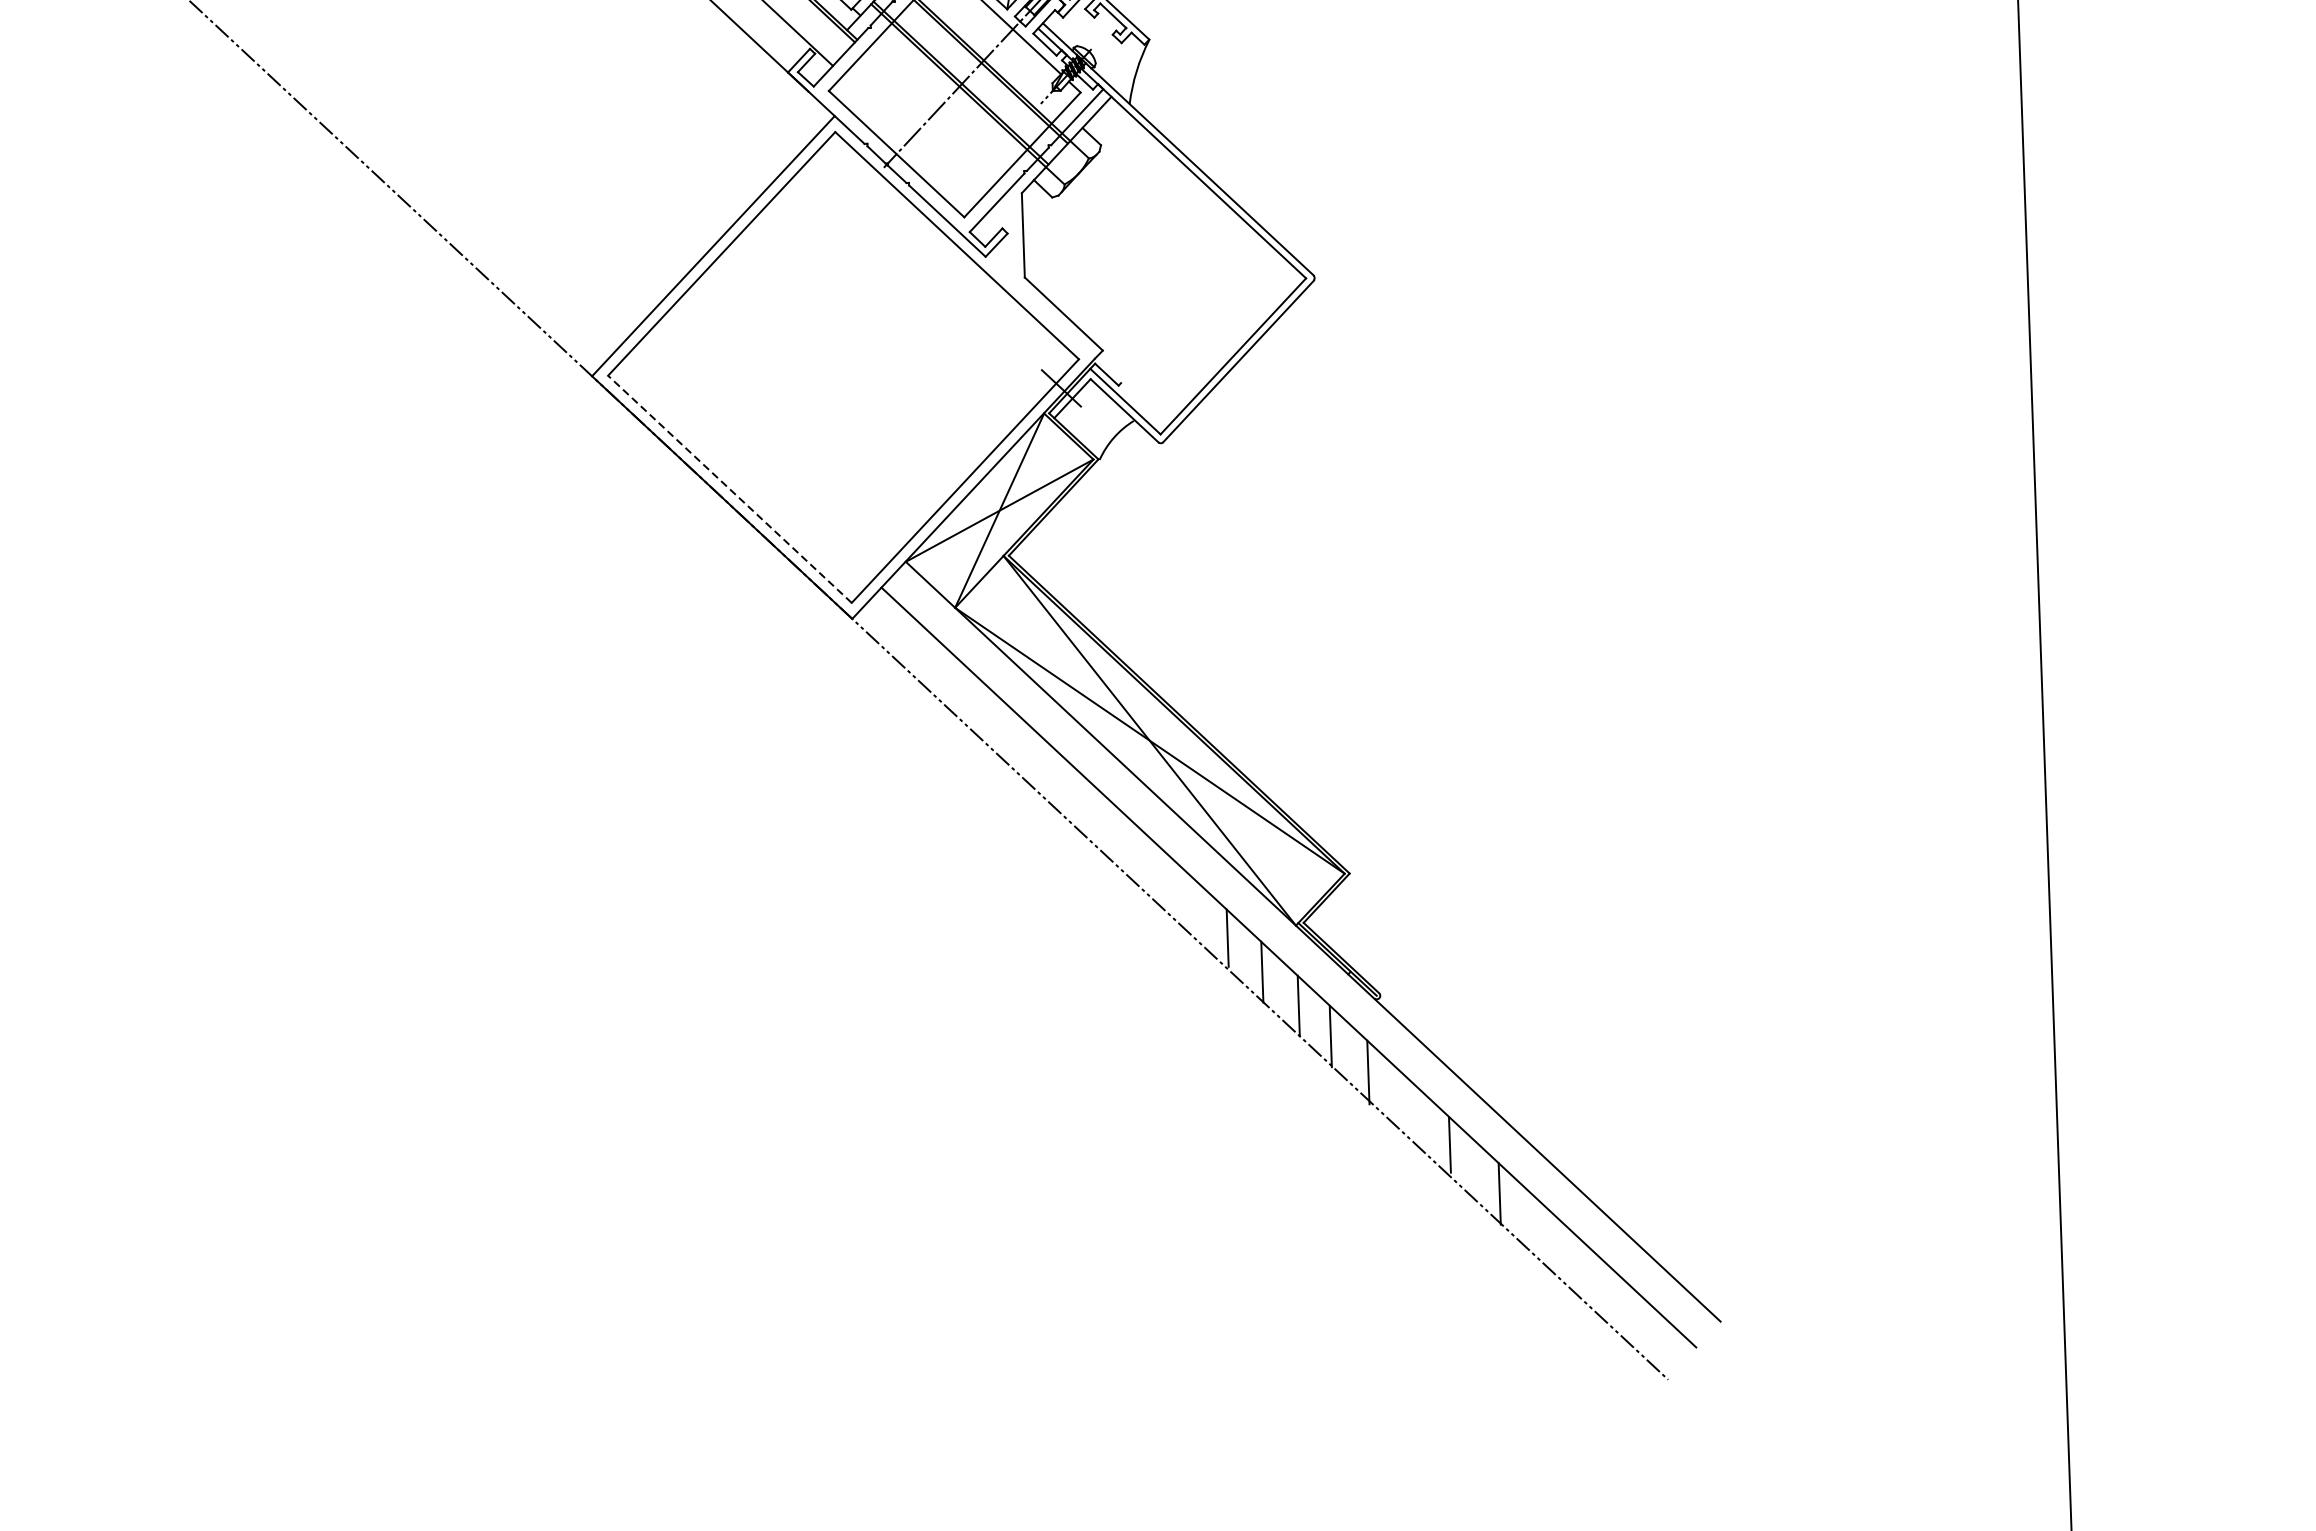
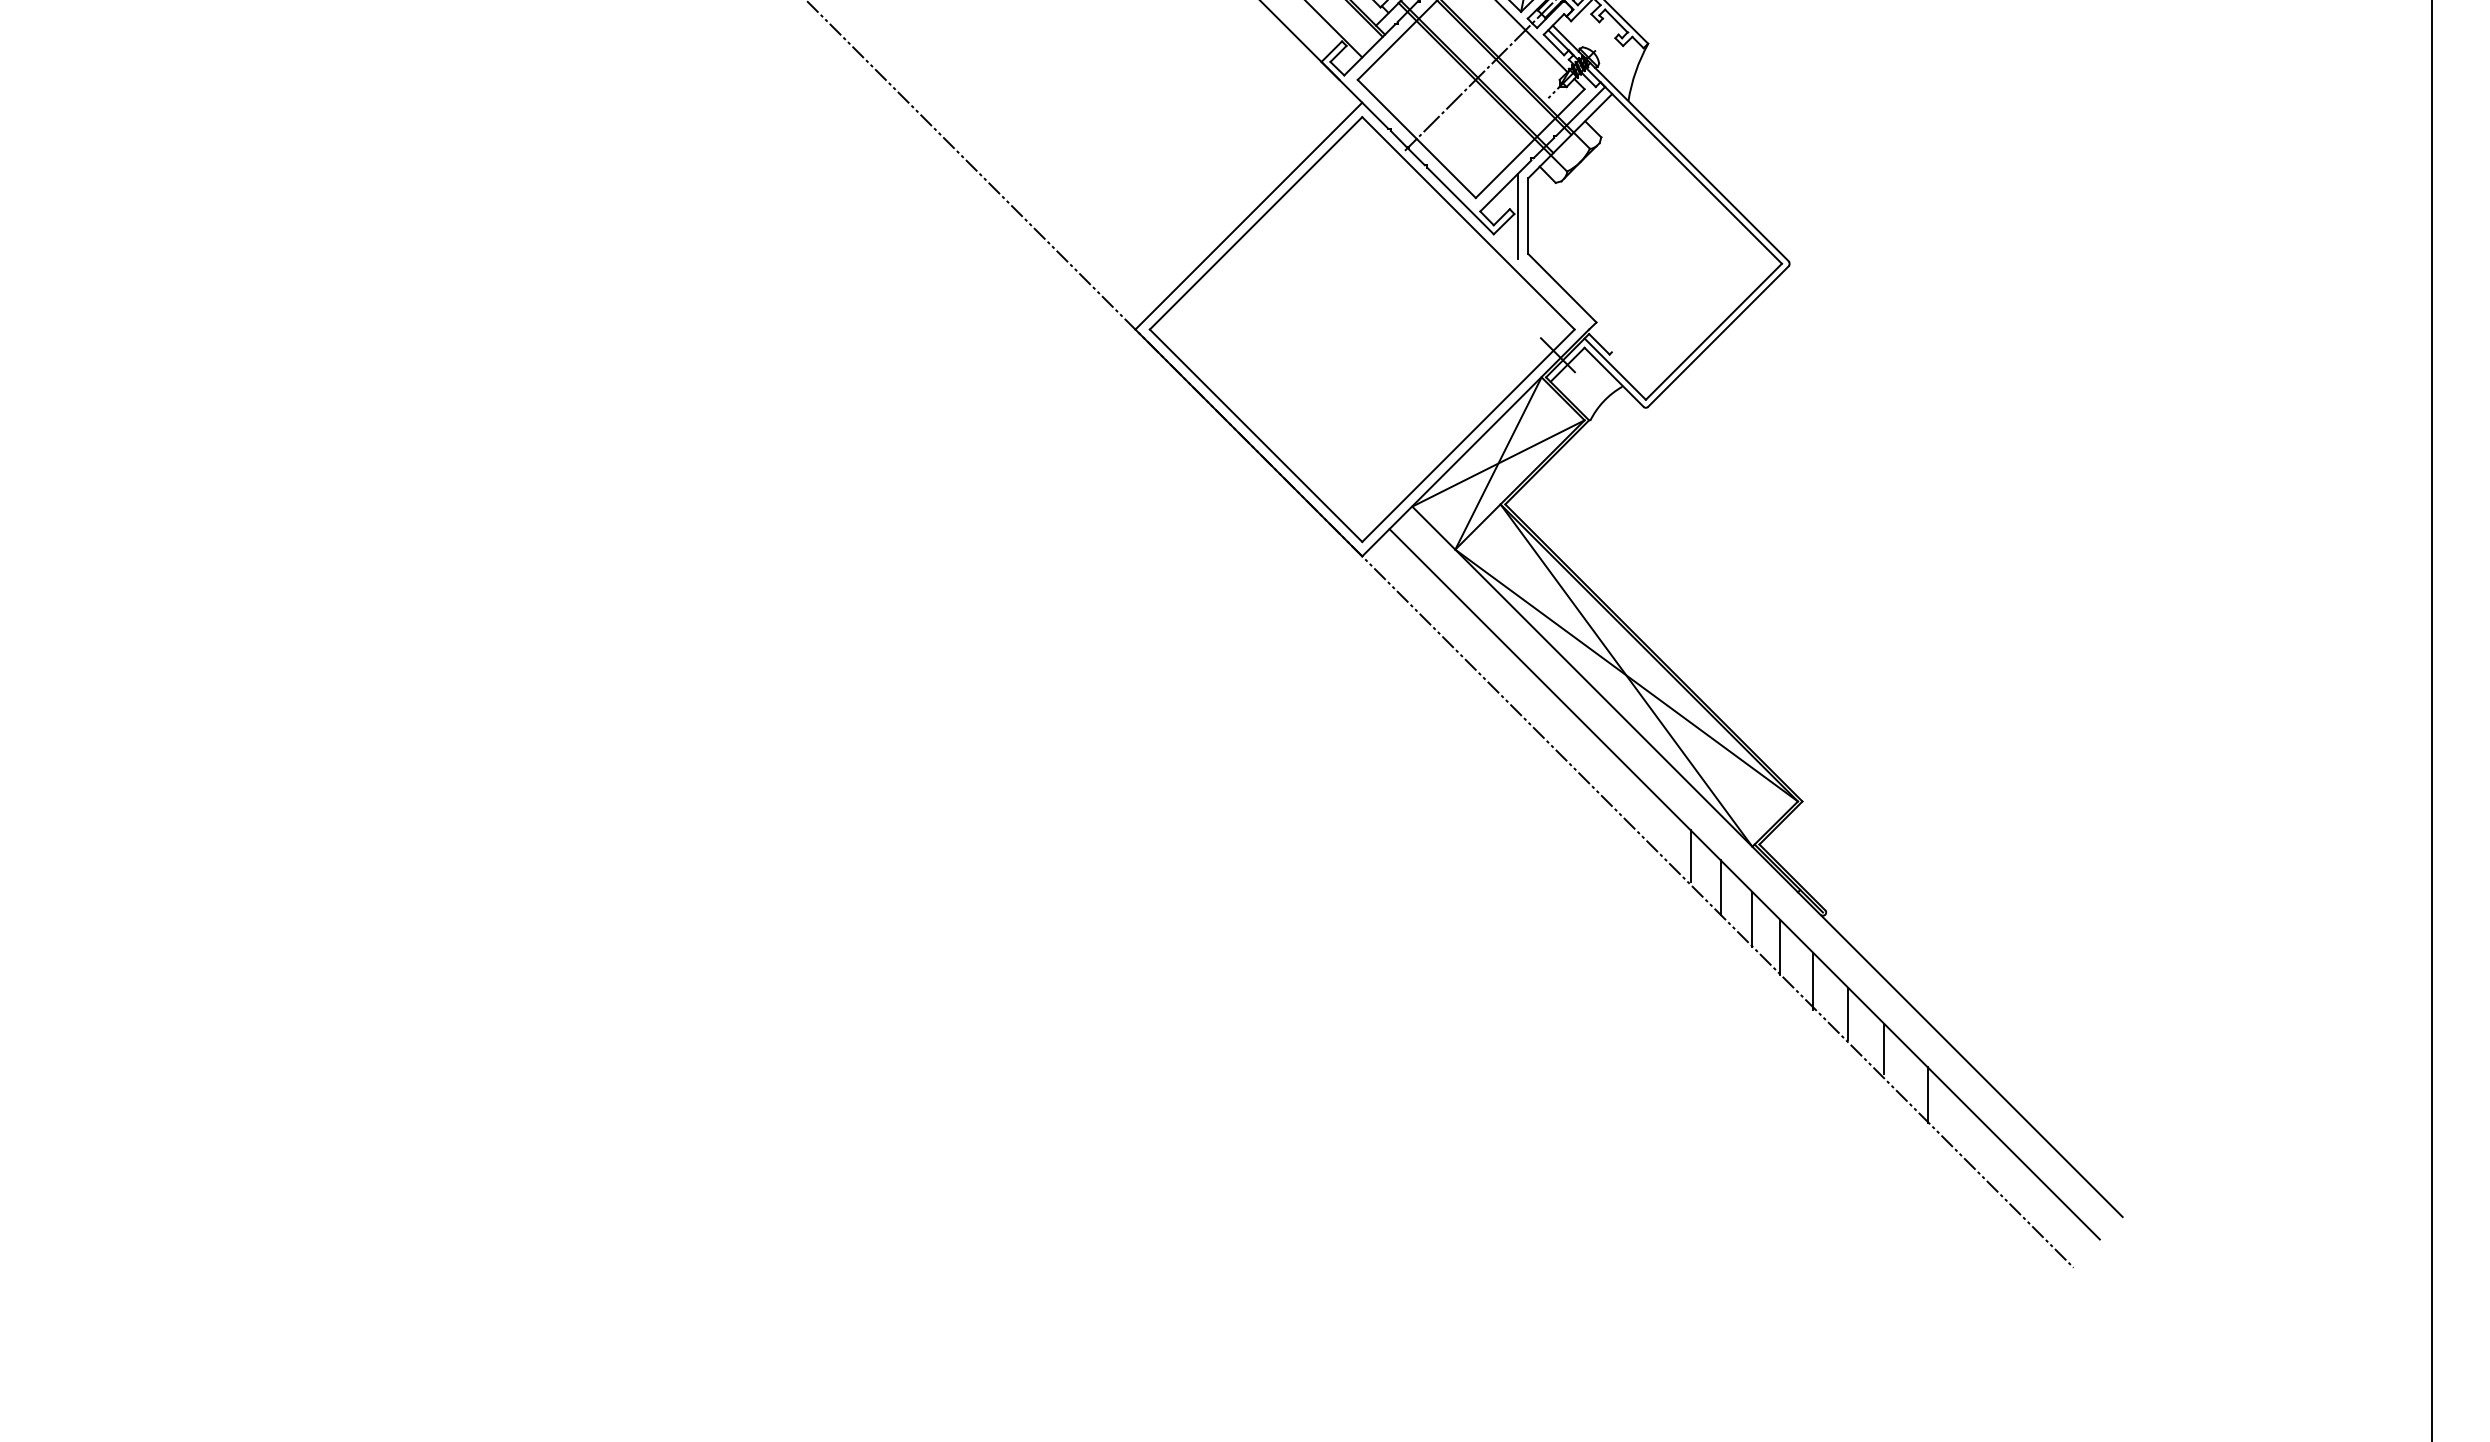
line: (1012, 235) -> (1518, 215), added
line: (729, 489) -> (1255, 435), dashed -> solid
line: (1408, 1106) -> (1848, 1013), added

